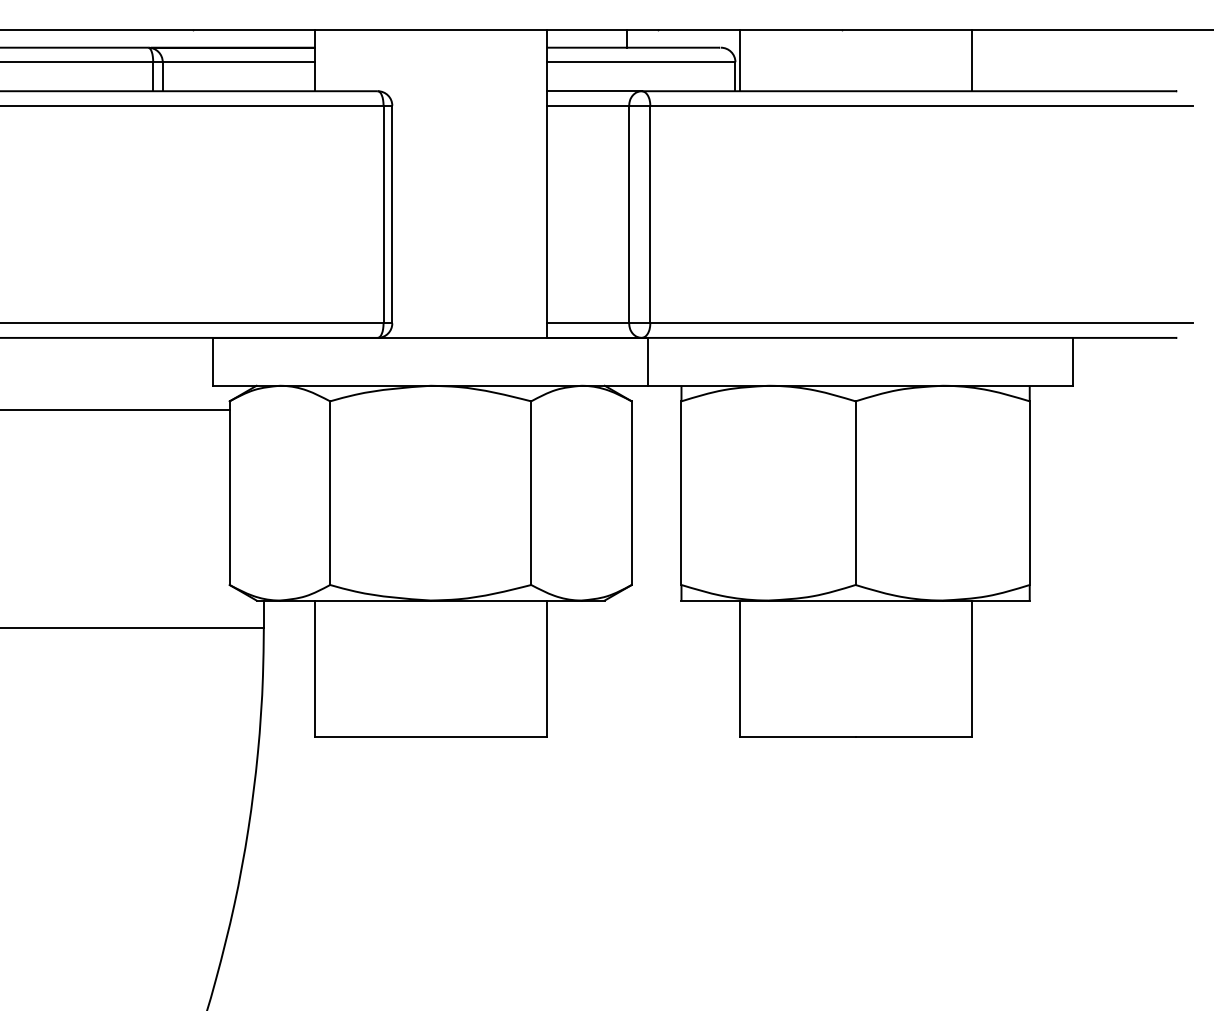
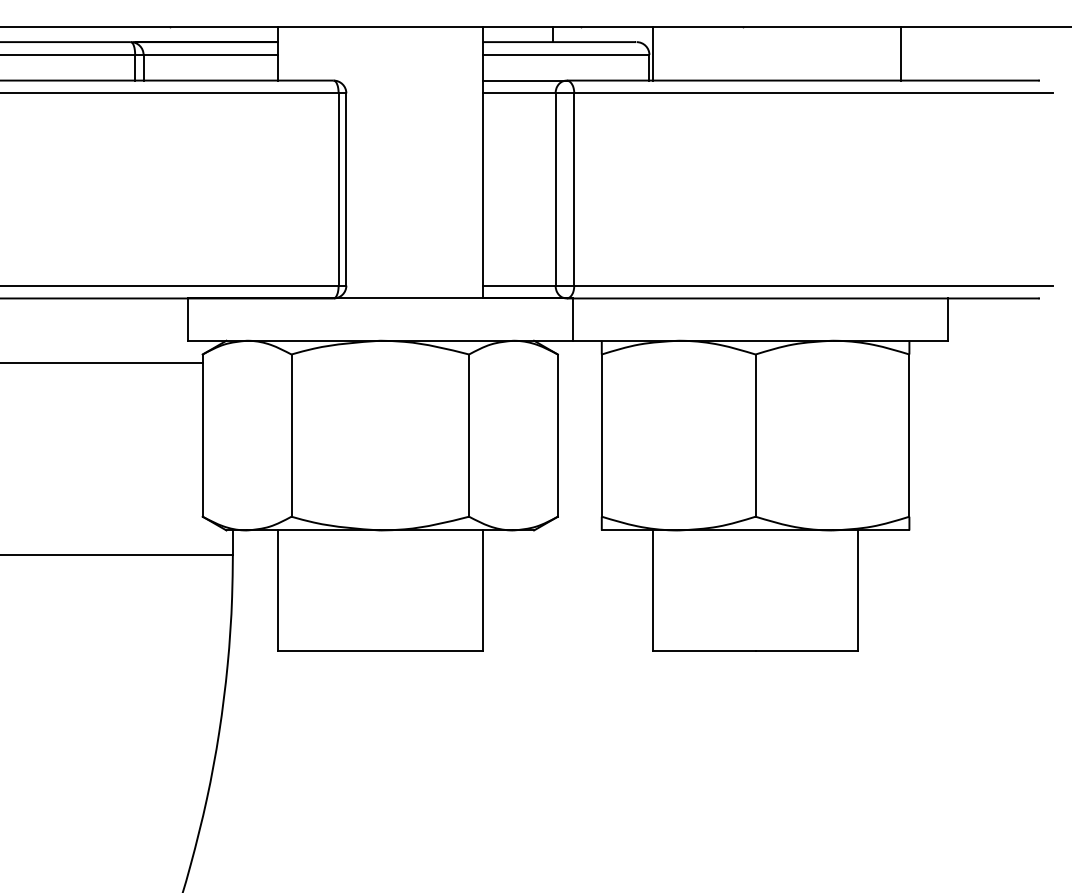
line: (971, 60) -> (901, 53), moved

